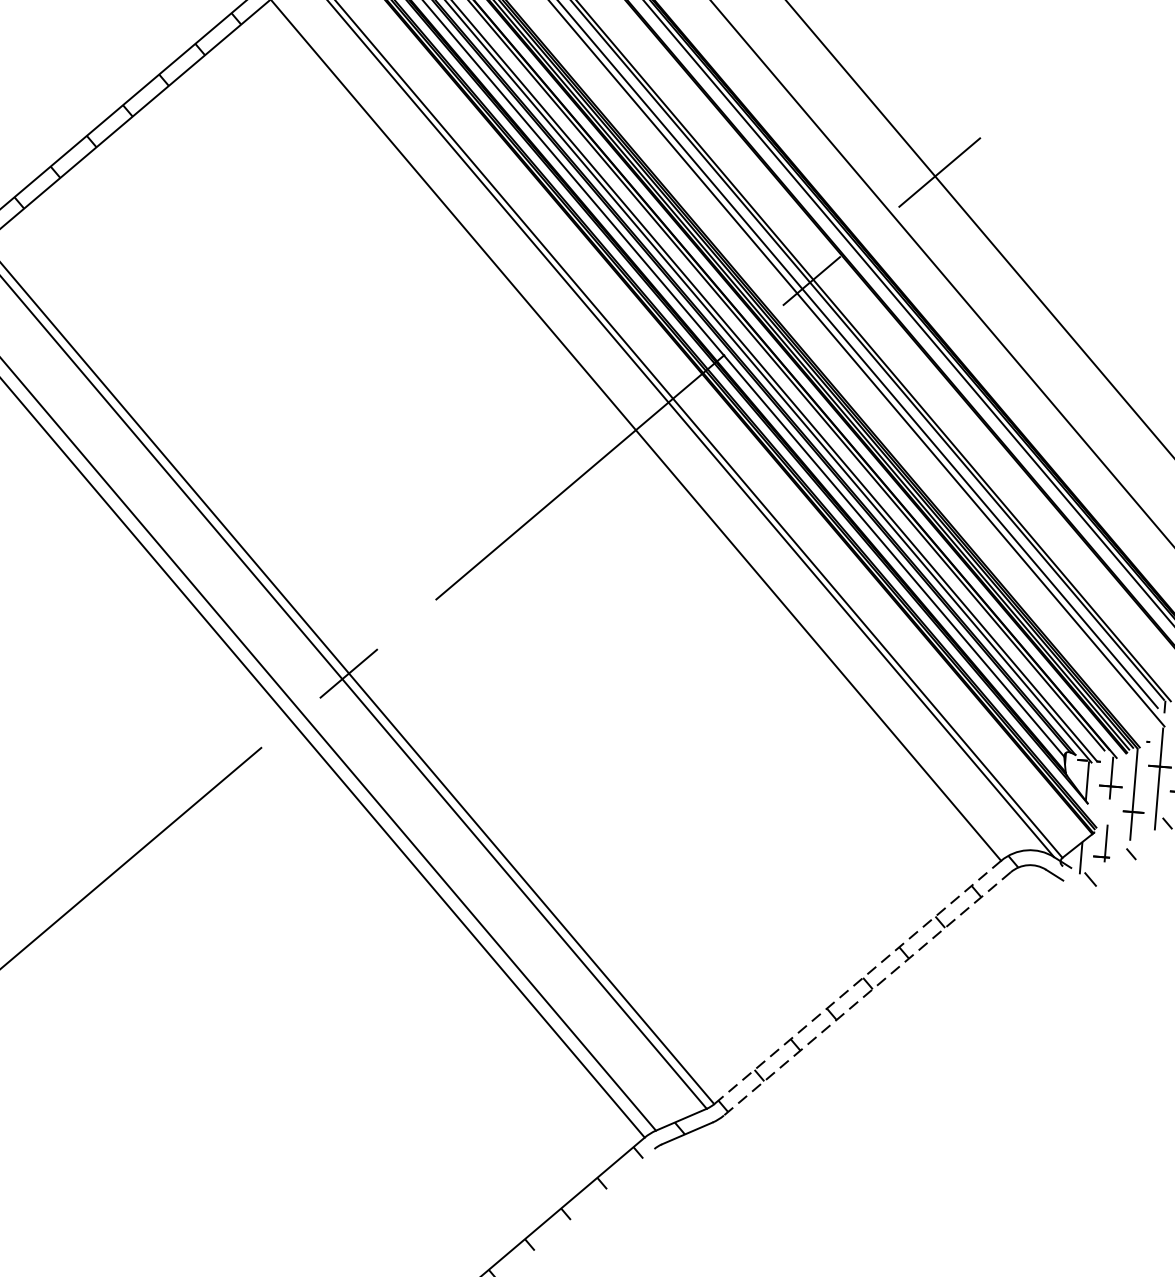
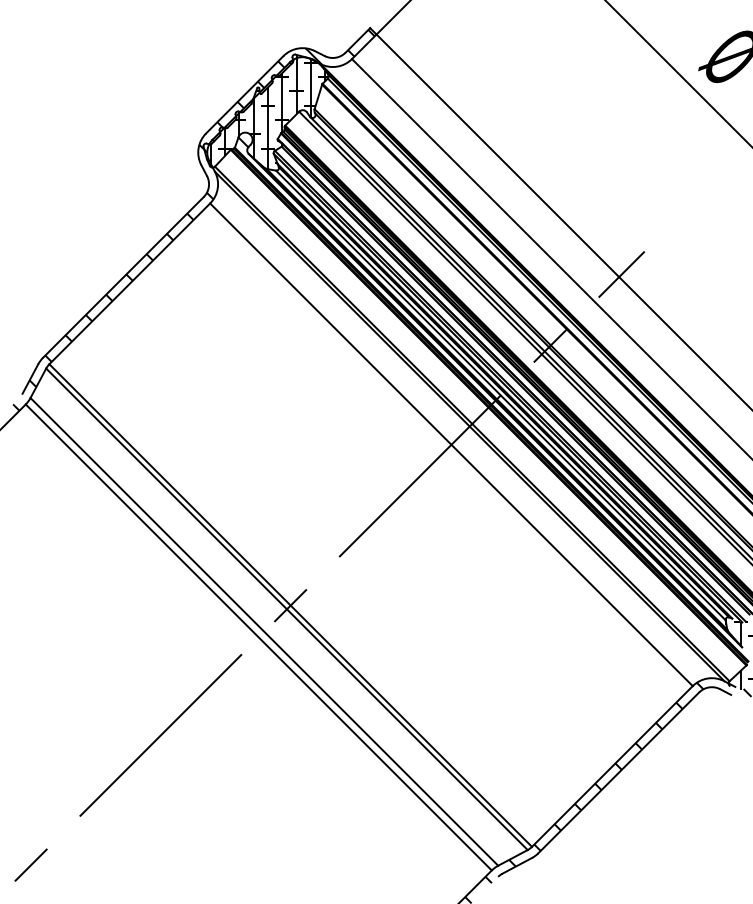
line: (857, 982) -> (612, 766), dashed -> solid
line: (866, 993) -> (618, 772), dashed -> solid

